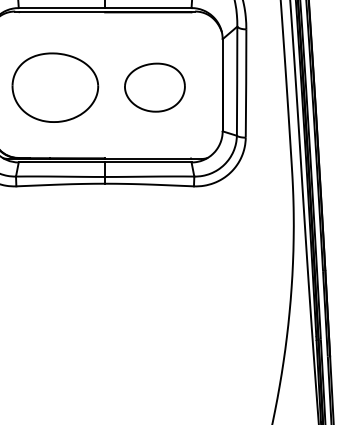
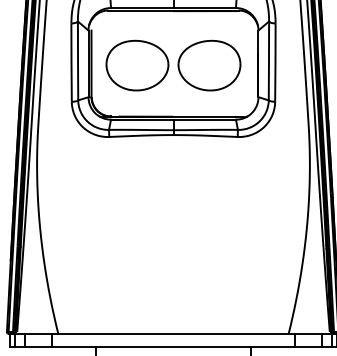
part: (154, 87) -> (209, 65), size x1.43

